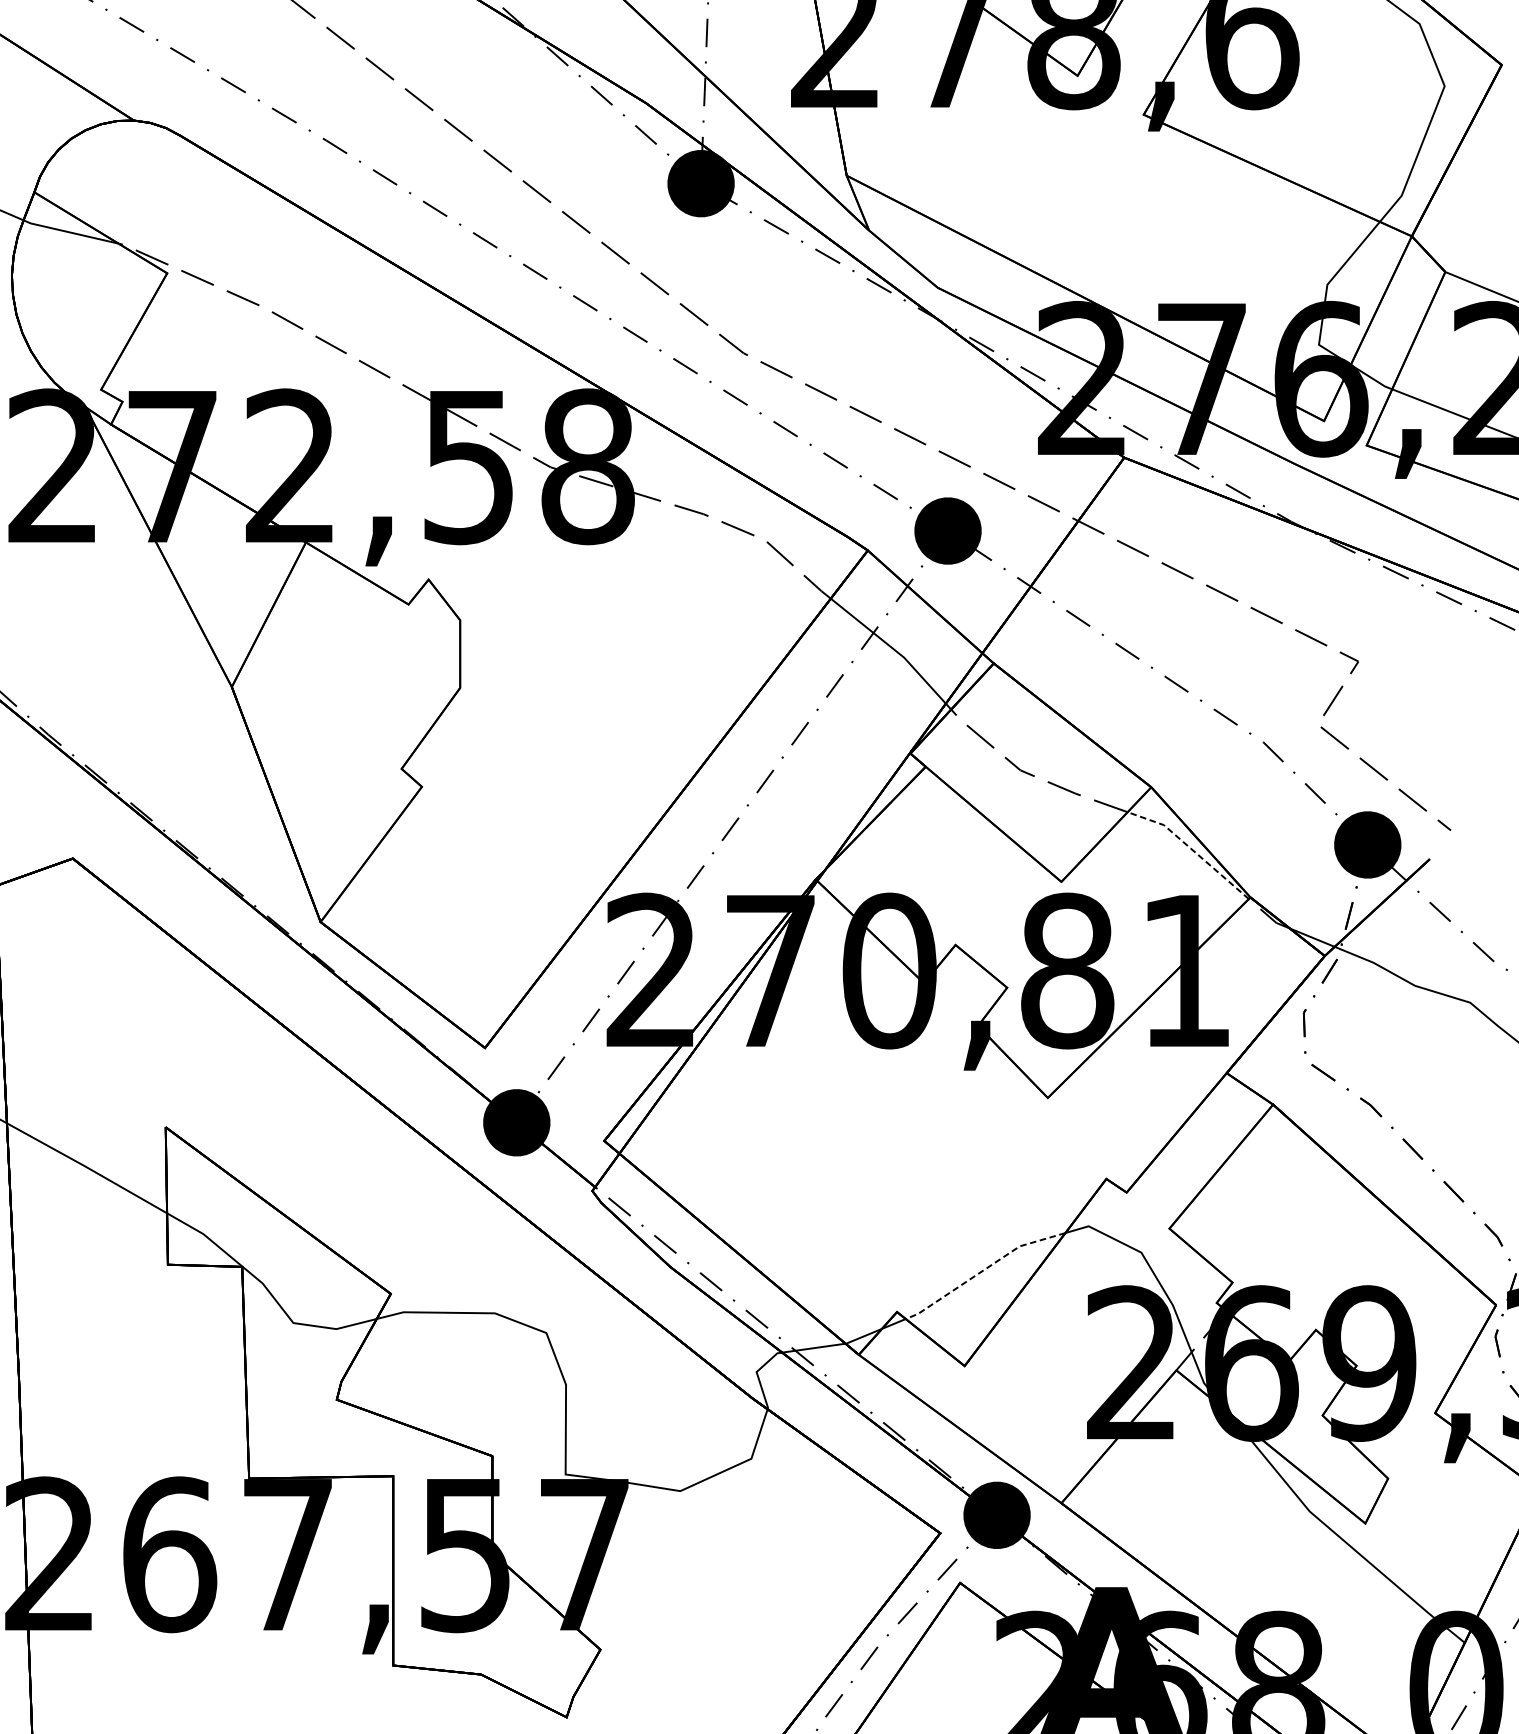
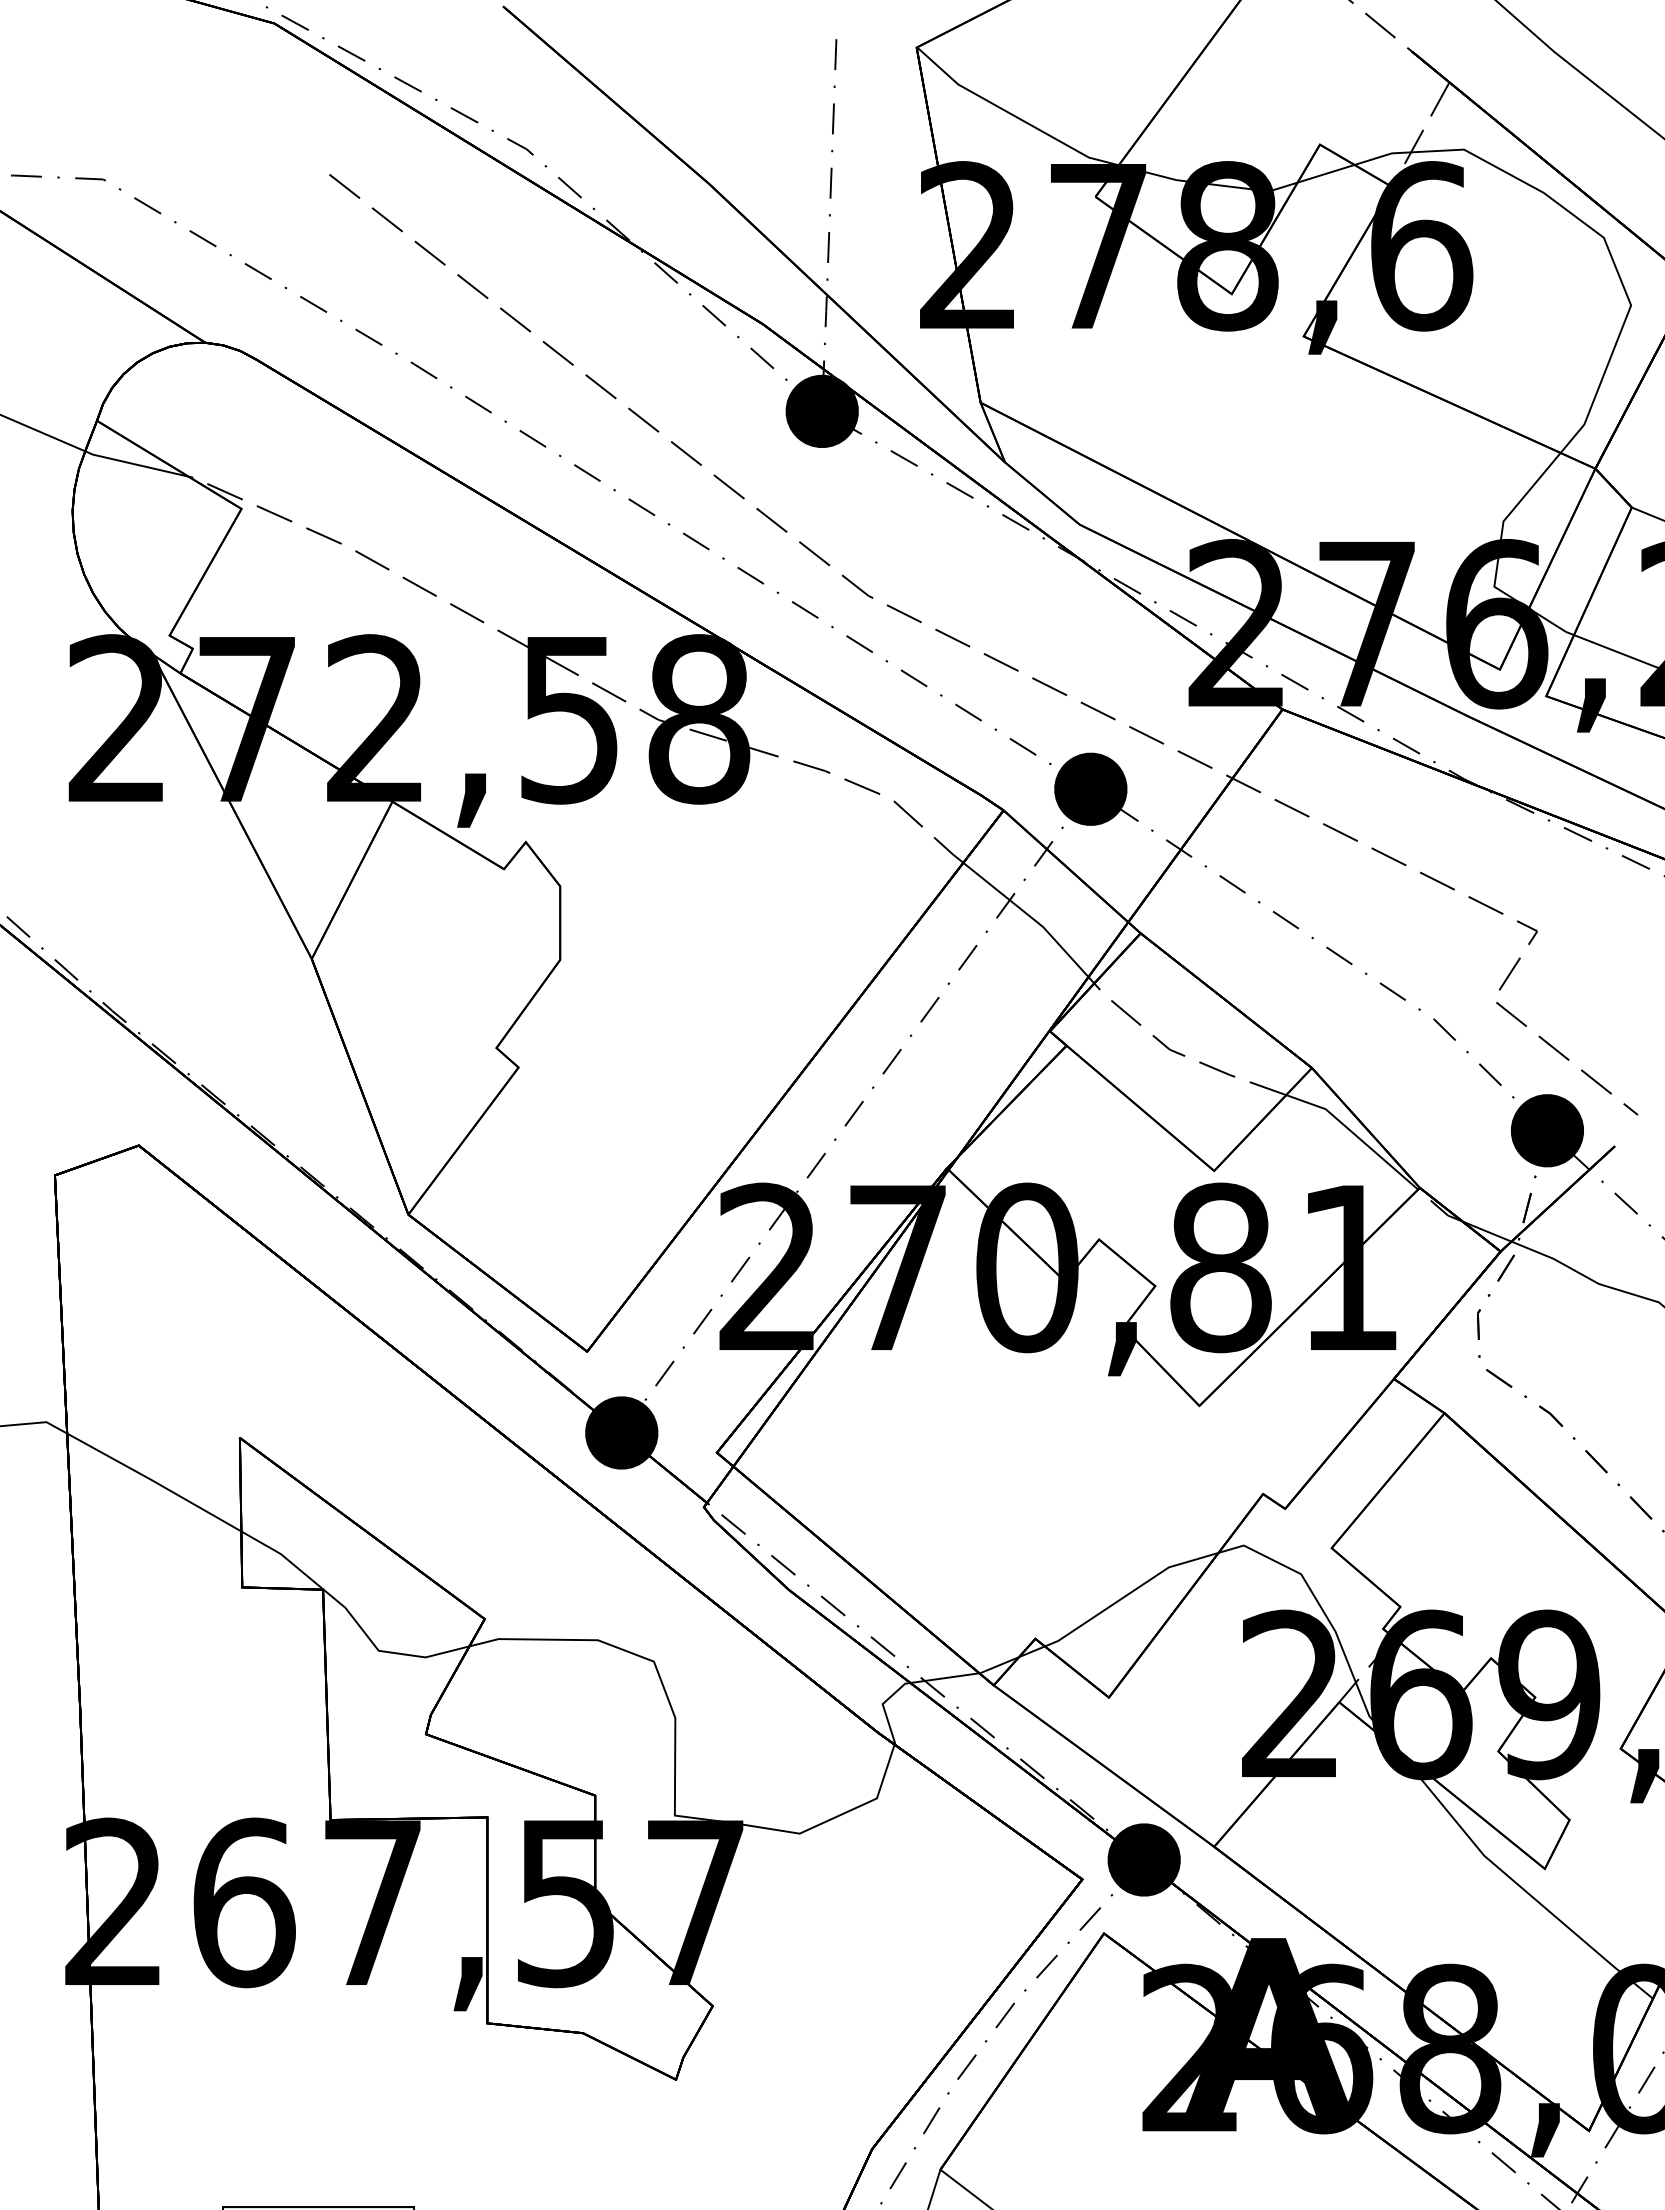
line: (1191, 849) -> (1355, 1135), dashed -> solid
line: (982, 1270) -> (1128, 1593), dashed -> solid

